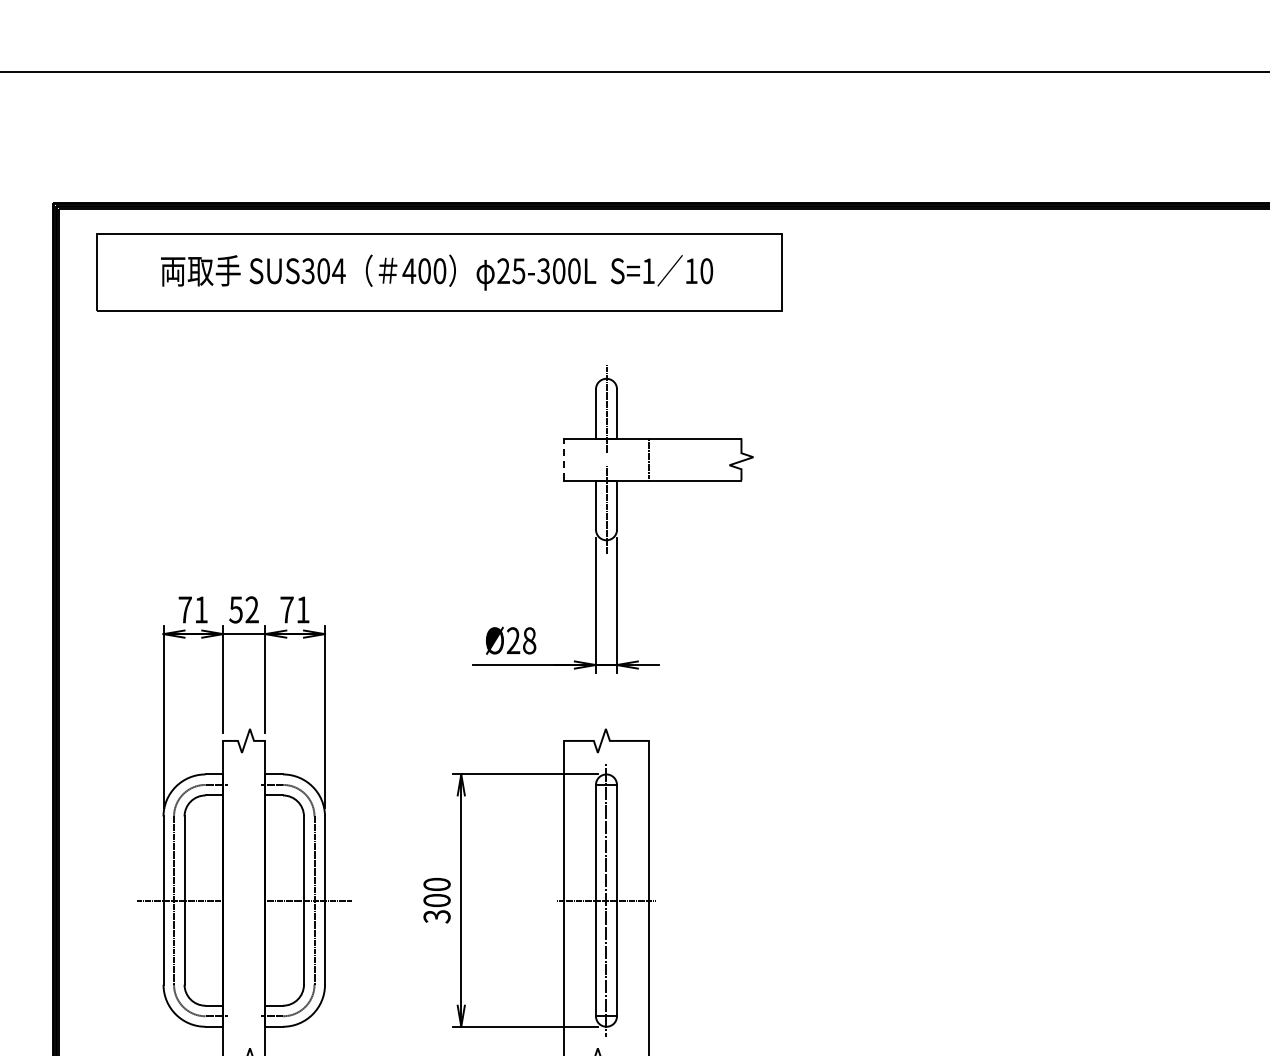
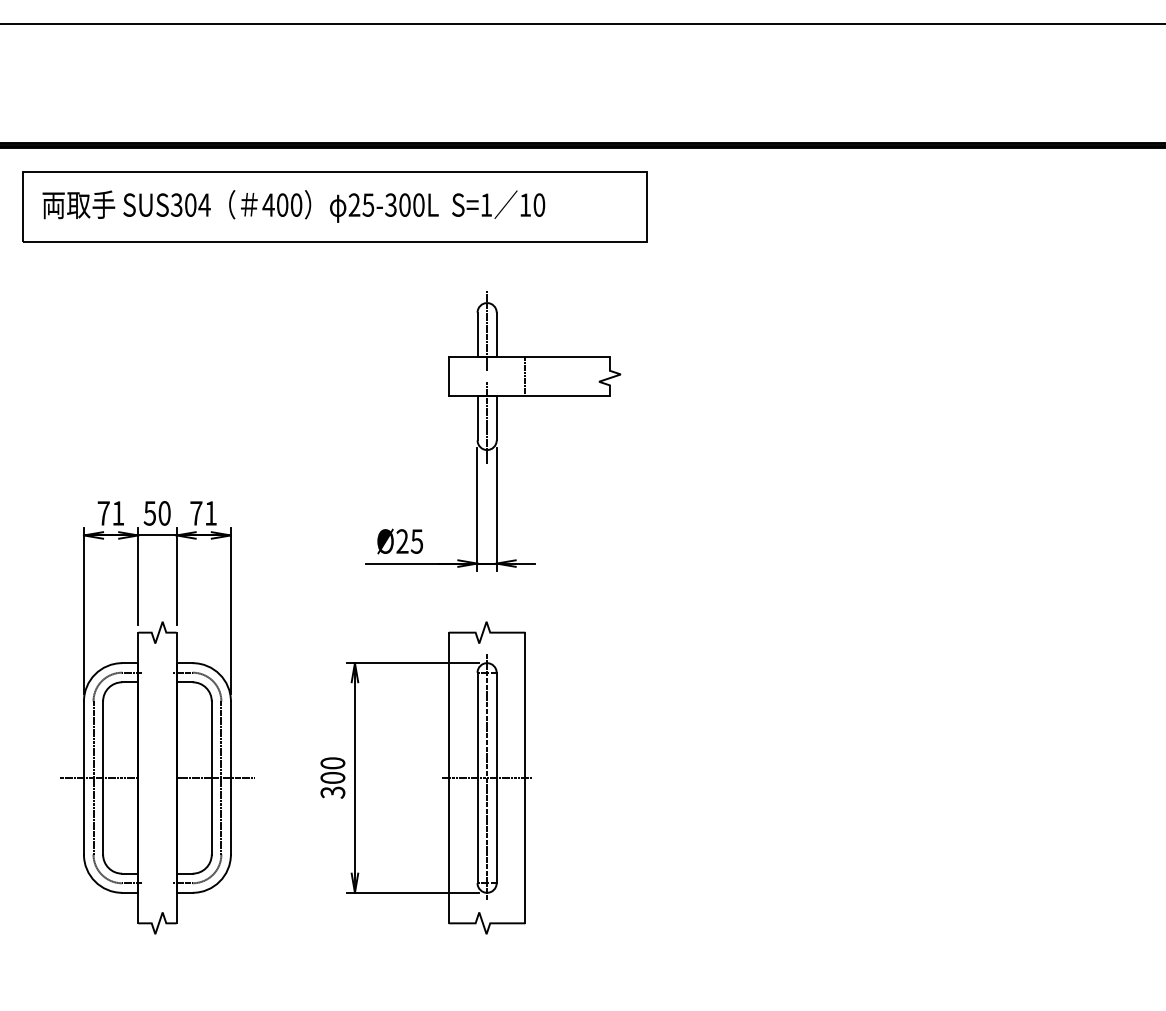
text: (436, 272) -> (293, 206), moved
line: (564, 459) -> (448, 376), dashed -> solid
text: (252, 610) -> (164, 513), 52 -> 50
text: (528, 640) -> (416, 541), Ø28 -> Ø25

